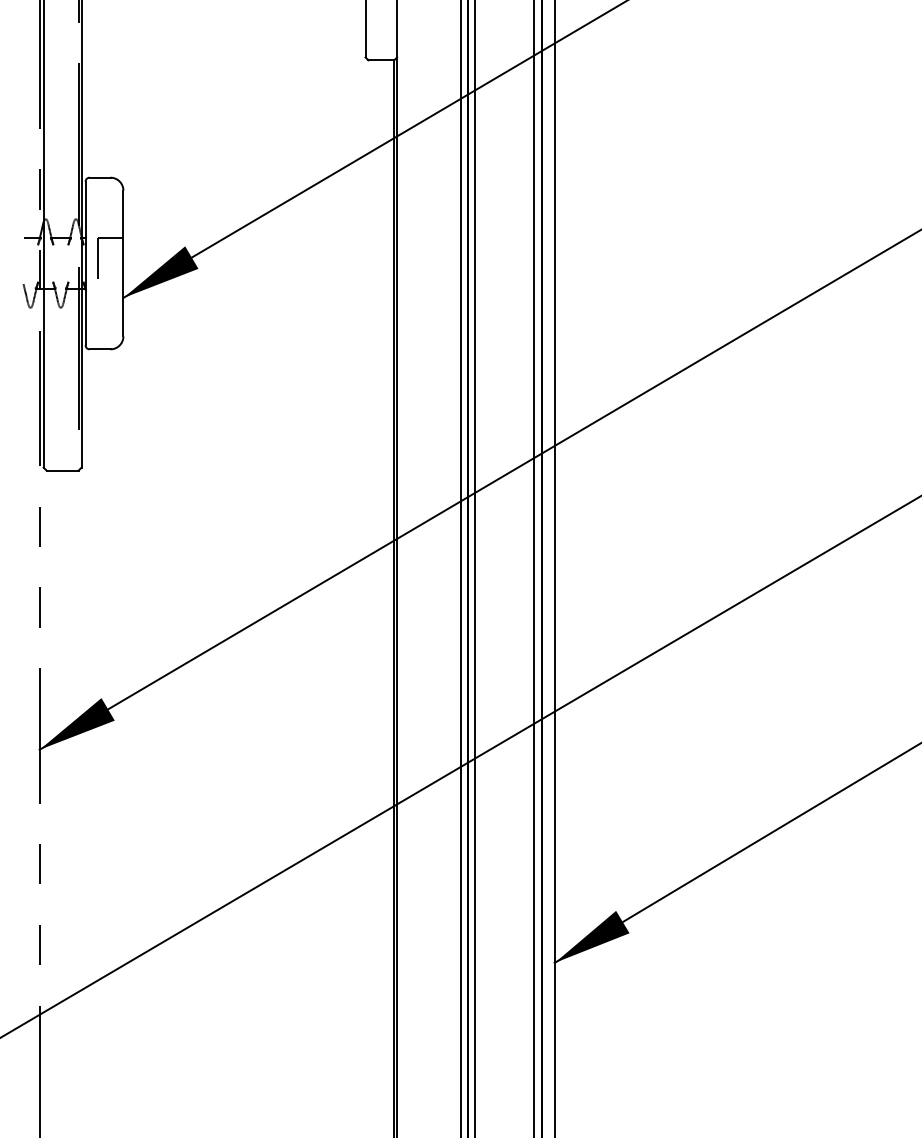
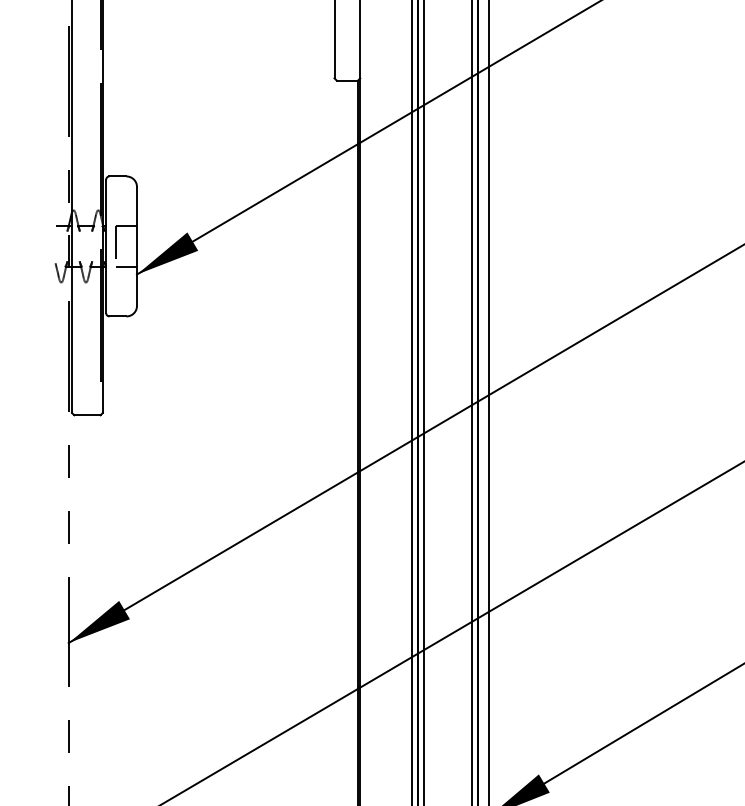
line: (110, 288) -> (126, 266), added

